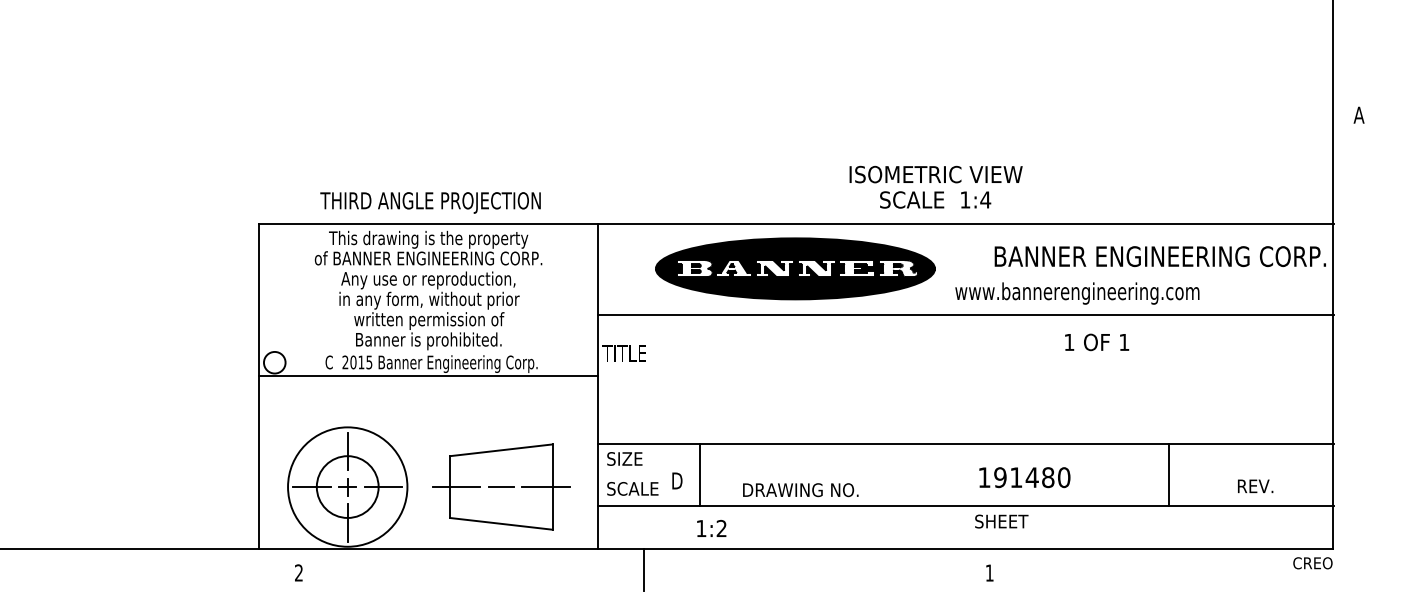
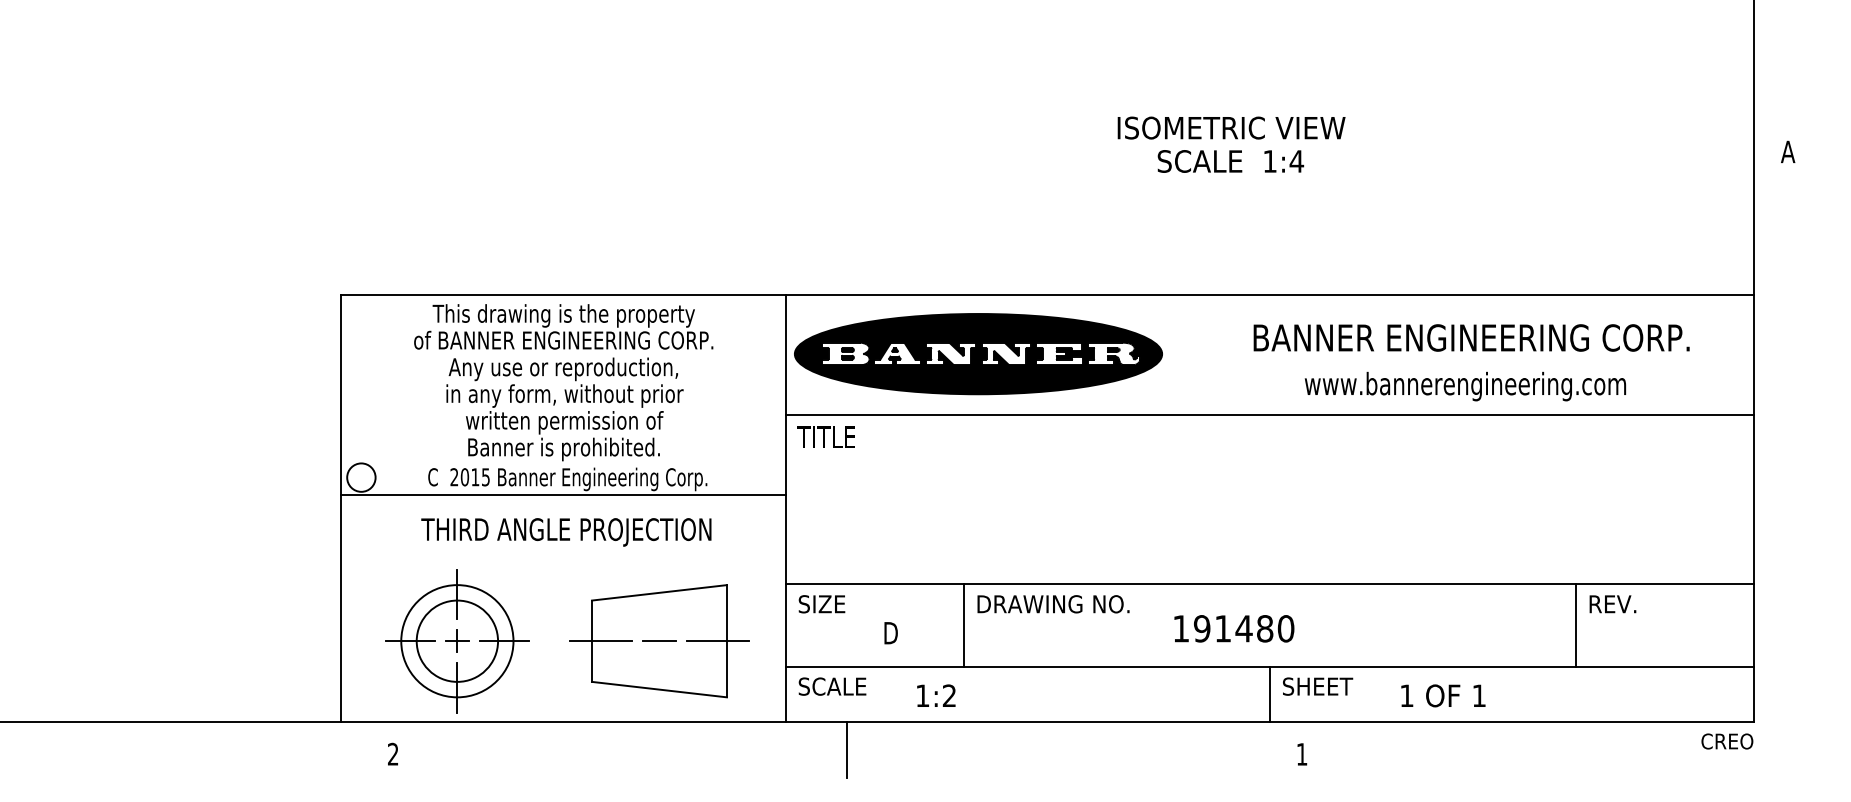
text: (936, 187) -> (1231, 144), moved
text: (430, 203) -> (566, 532), moved
text: (1160, 256) -> (1471, 337), moved
part: (795, 269) -> (978, 354), moved
text: (1076, 293) -> (1464, 386), moved
text: (1097, 342) -> (1443, 695), moved
text: (623, 352) -> (825, 436), moved
line: (700, 475) -> (964, 625), moved
line: (1169, 475) -> (1576, 625), moved
text: (1024, 477) -> (1234, 628), moved
text: (1255, 486) -> (1612, 604), moved
circle: (347, 487) -> (457, 641), size x0.71
text: (632, 488) -> (832, 686), moved
text: (800, 490) -> (1053, 604), moved
line: (965, 527) -> (1270, 694), added

